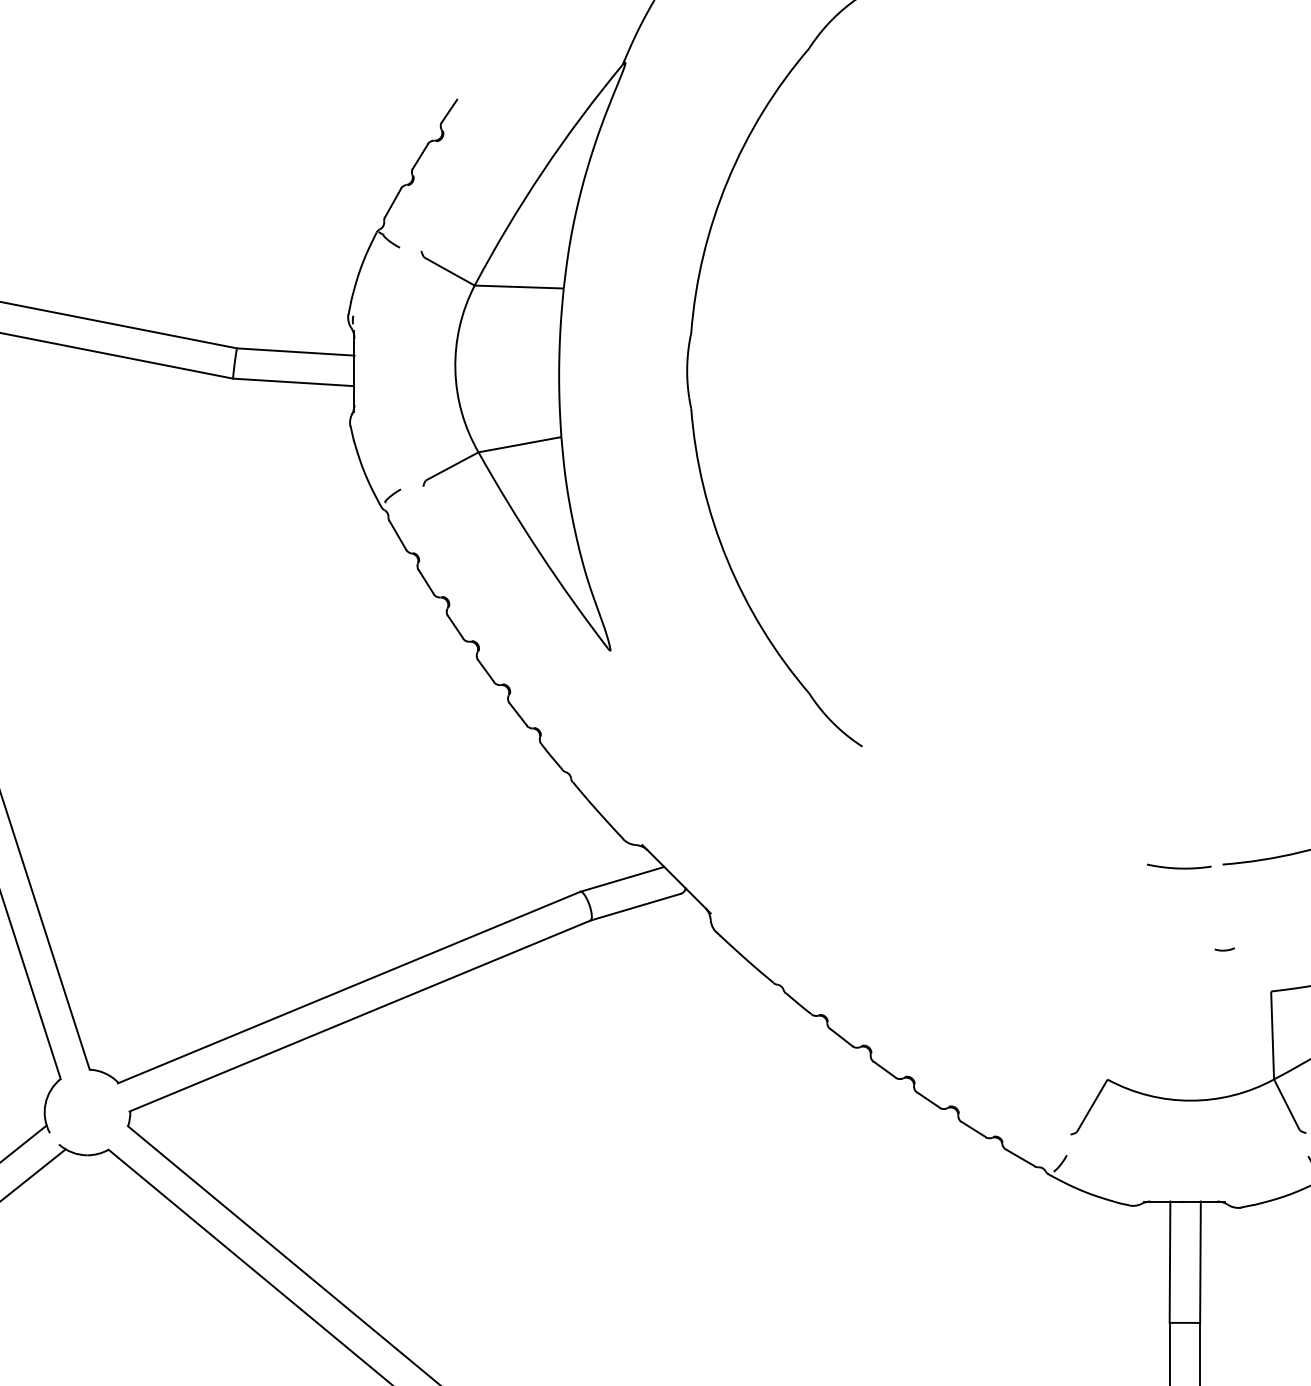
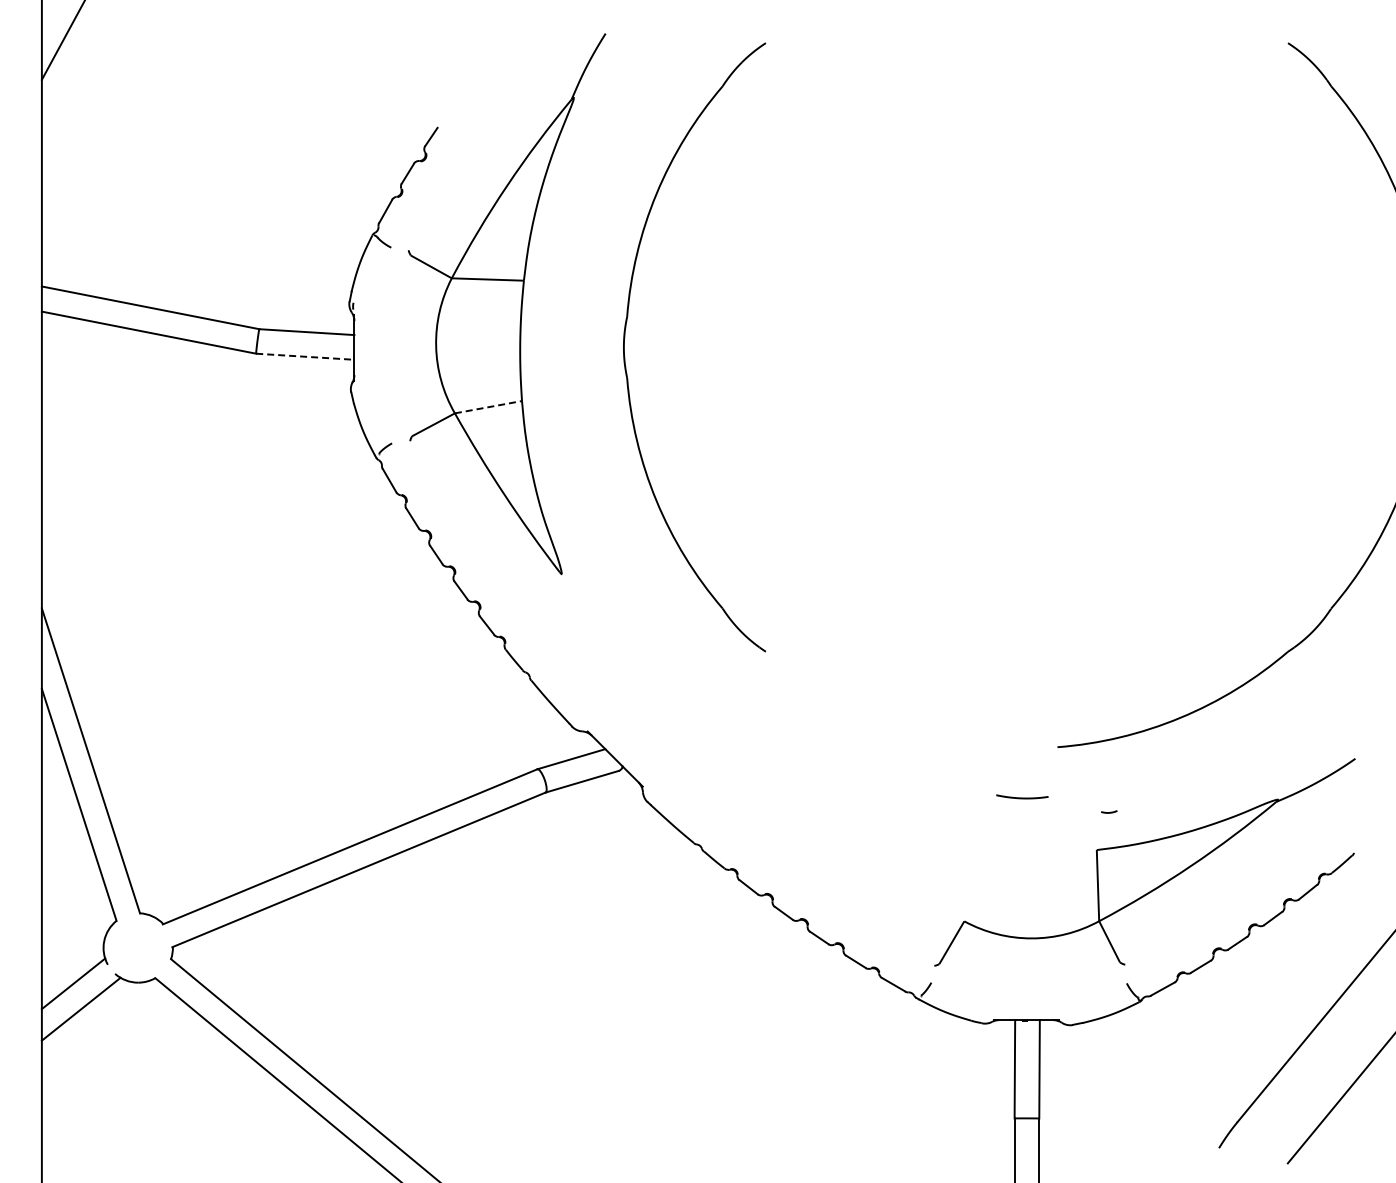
line: (292, 382) -> (304, 356), solid -> dashed
line: (520, 445) -> (488, 407), solid -> dashed
curve: (1179, 867) -> (1022, 797), moved
line: (1226, 948) -> (1110, 811), moved

